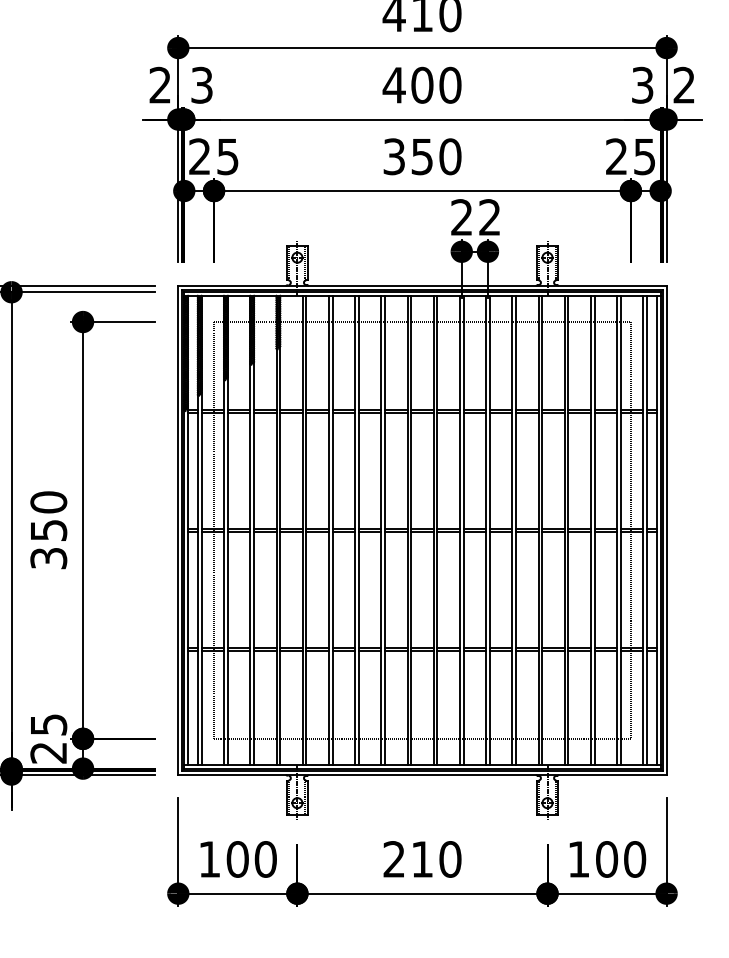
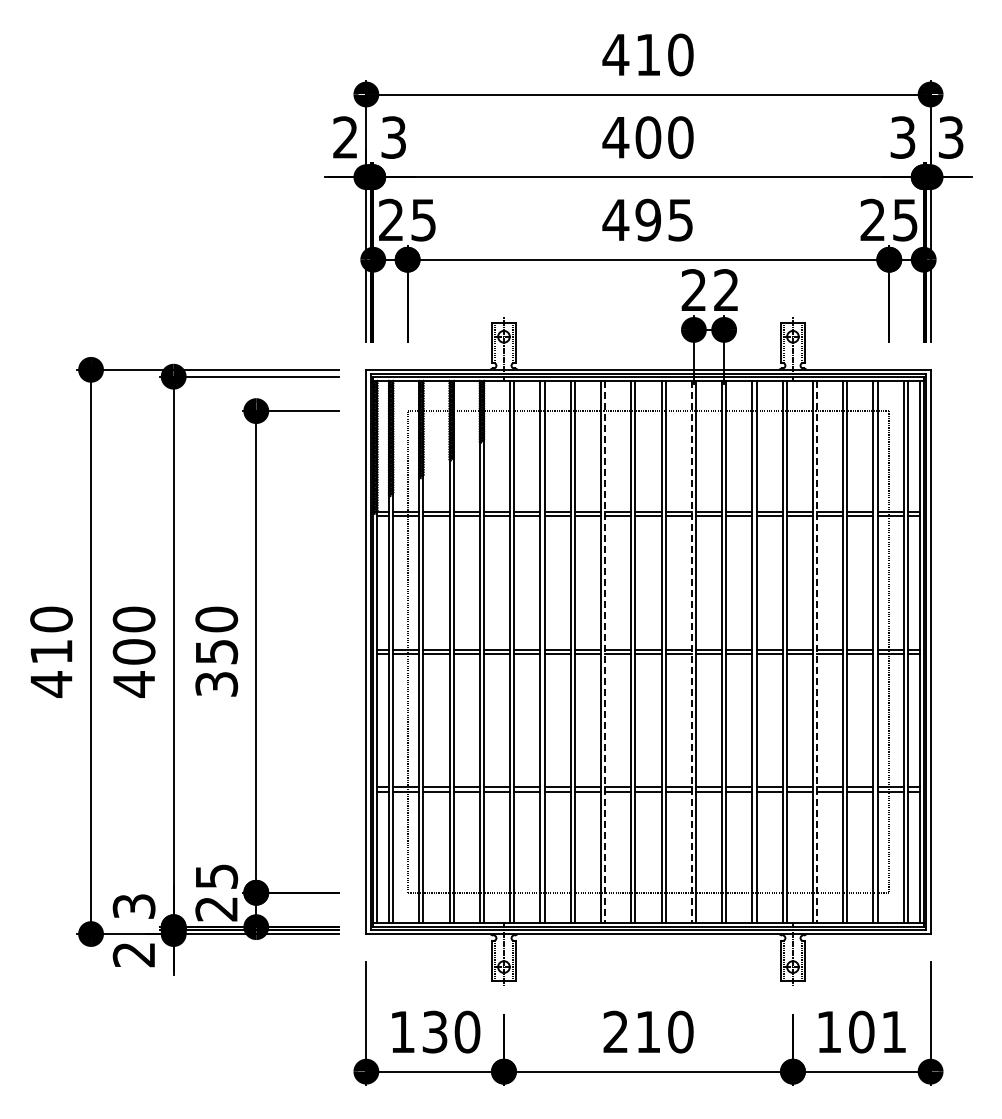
text: (683, 85) -> (950, 137), 2 -> 3
text: (421, 156) -> (647, 219), 350 -> 495
line: (385, 530) -> (605, 652), solid -> dashed
line: (459, 530) -> (691, 652), solid -> dashed
line: (568, 530) -> (817, 652), solid -> dashed
text: (237, 858) -> (434, 1031), 100 -> 130
text: (634, 858) -> (893, 1031), 100 -> 101

